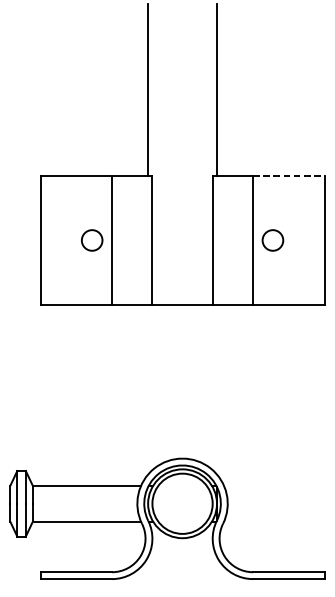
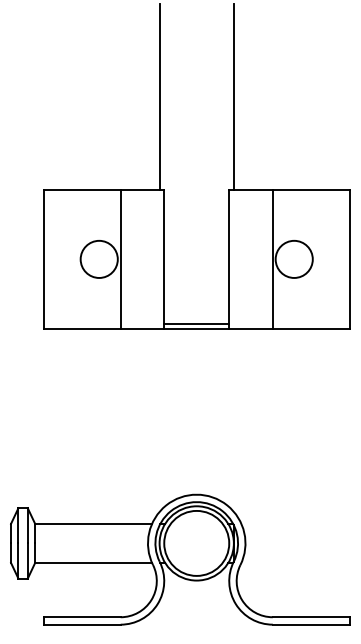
line: (288, 175) -> (311, 189), dashed -> solid
circle: (91, 239) -> (98, 258), size x1.67
circle: (272, 239) -> (293, 258), size x1.67
line: (182, 300) -> (196, 324), added

